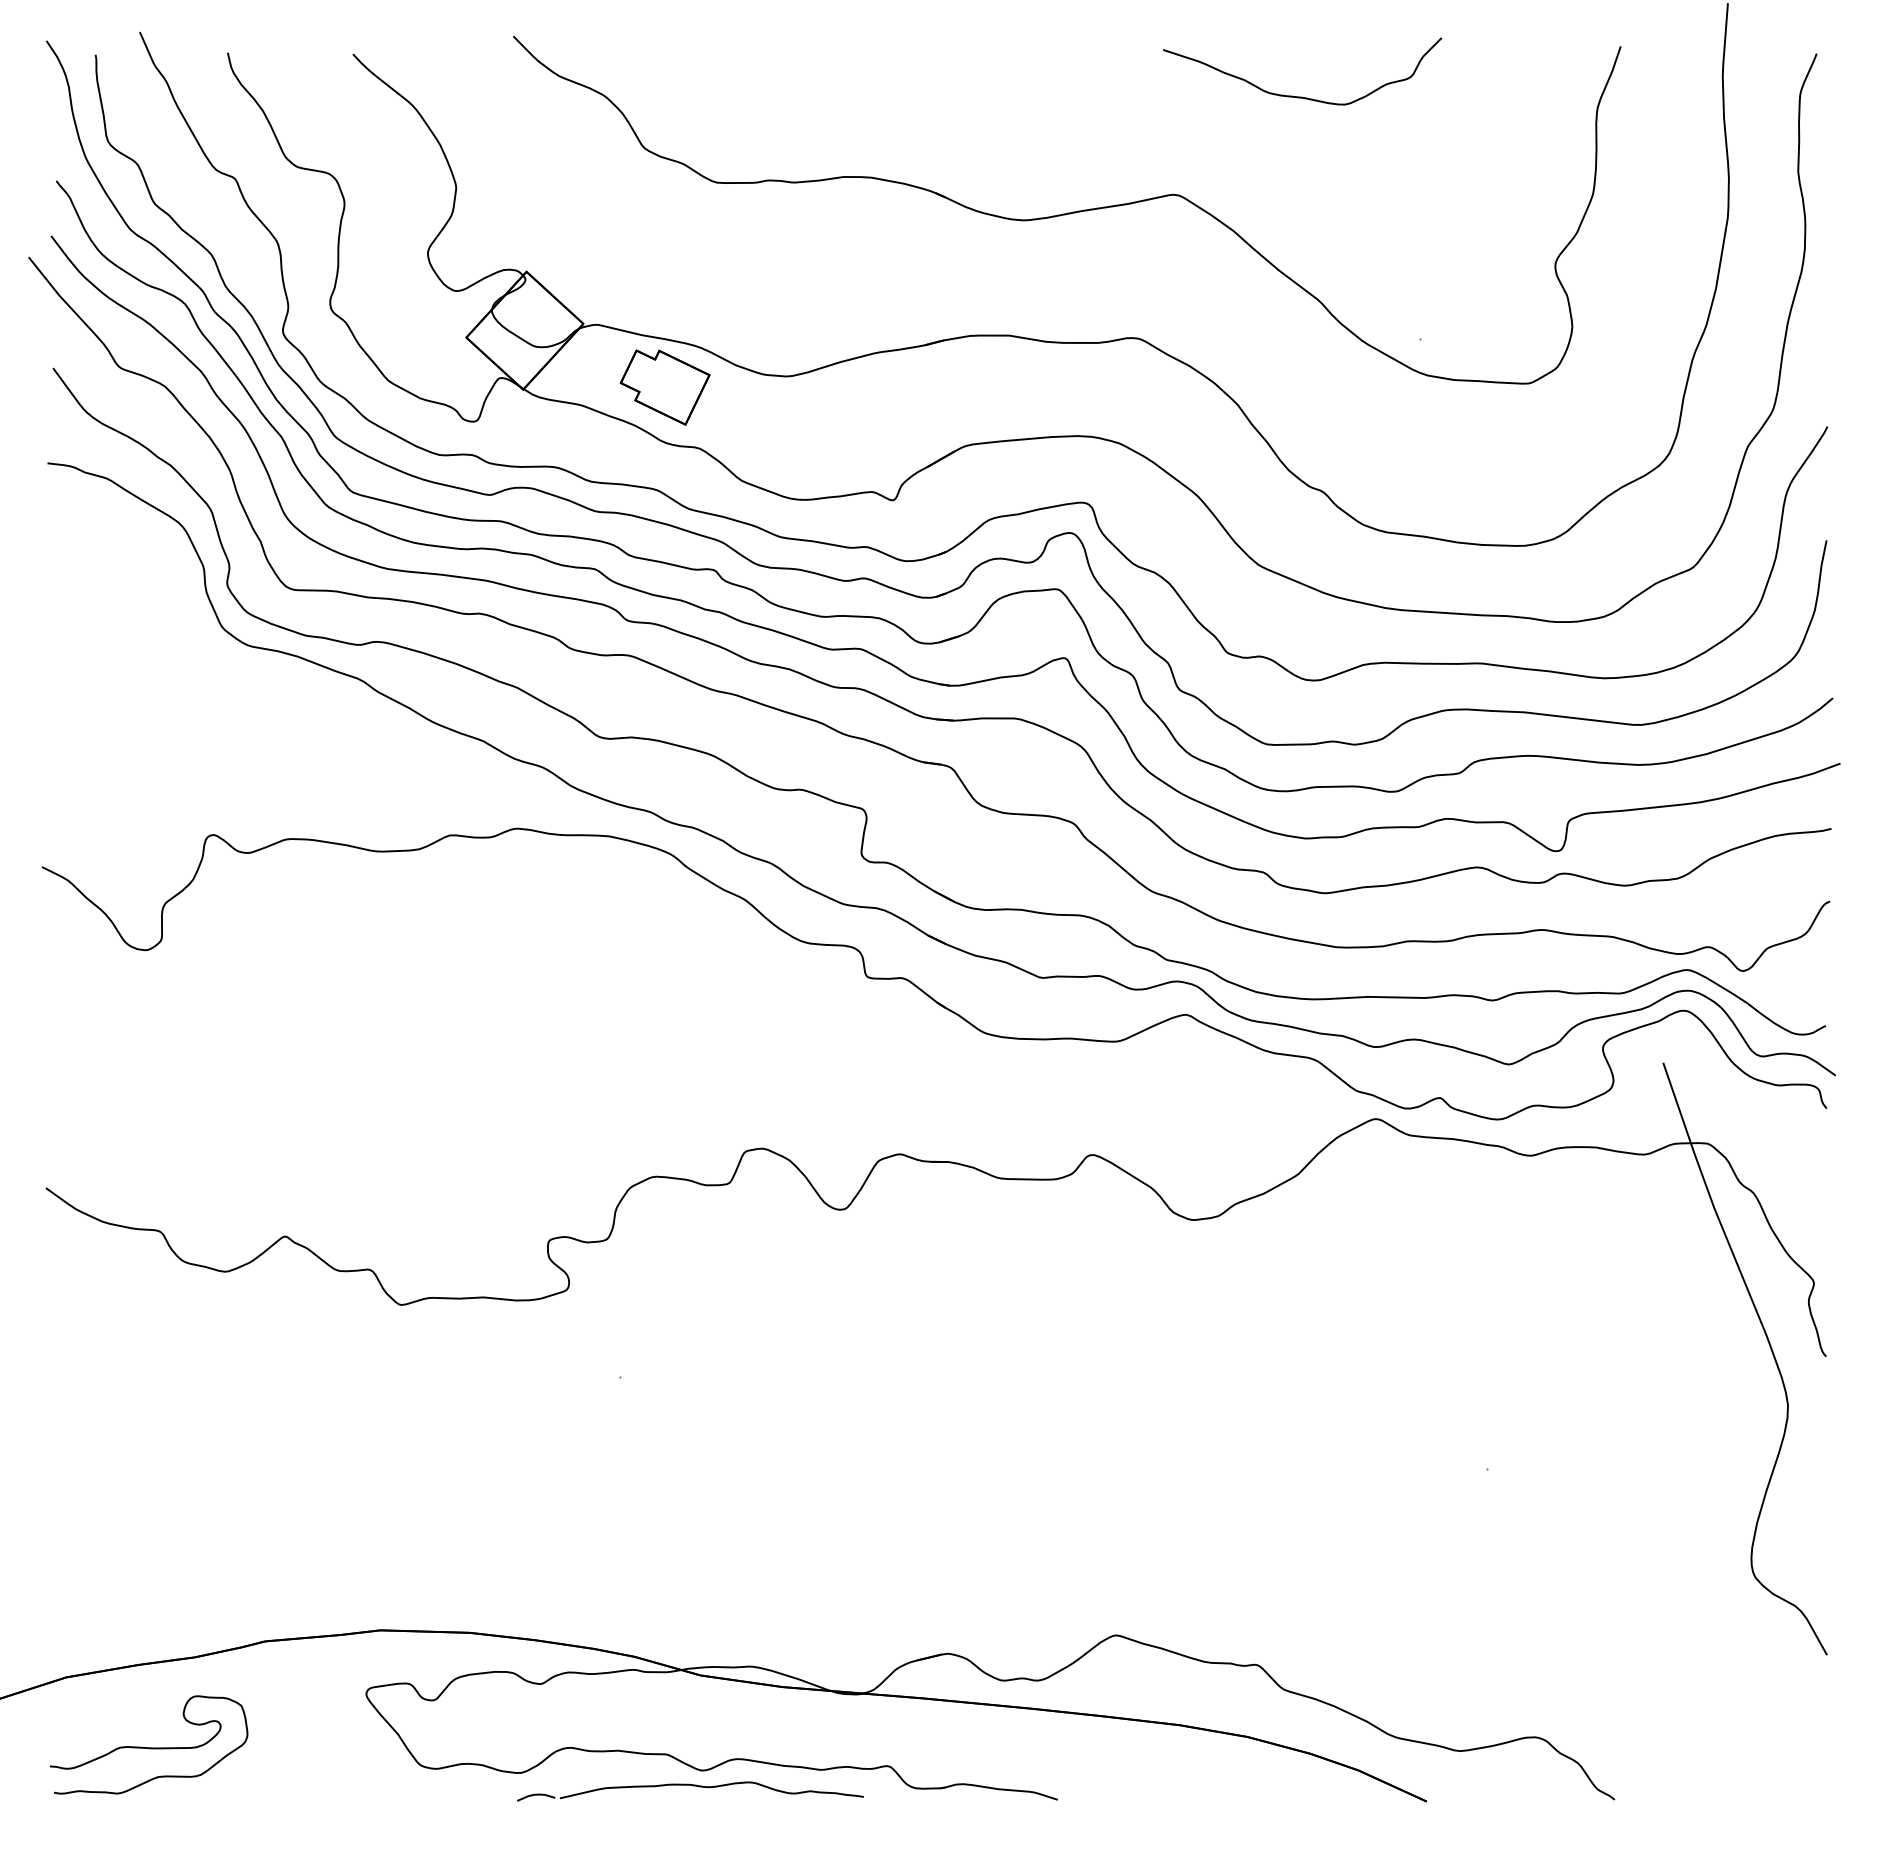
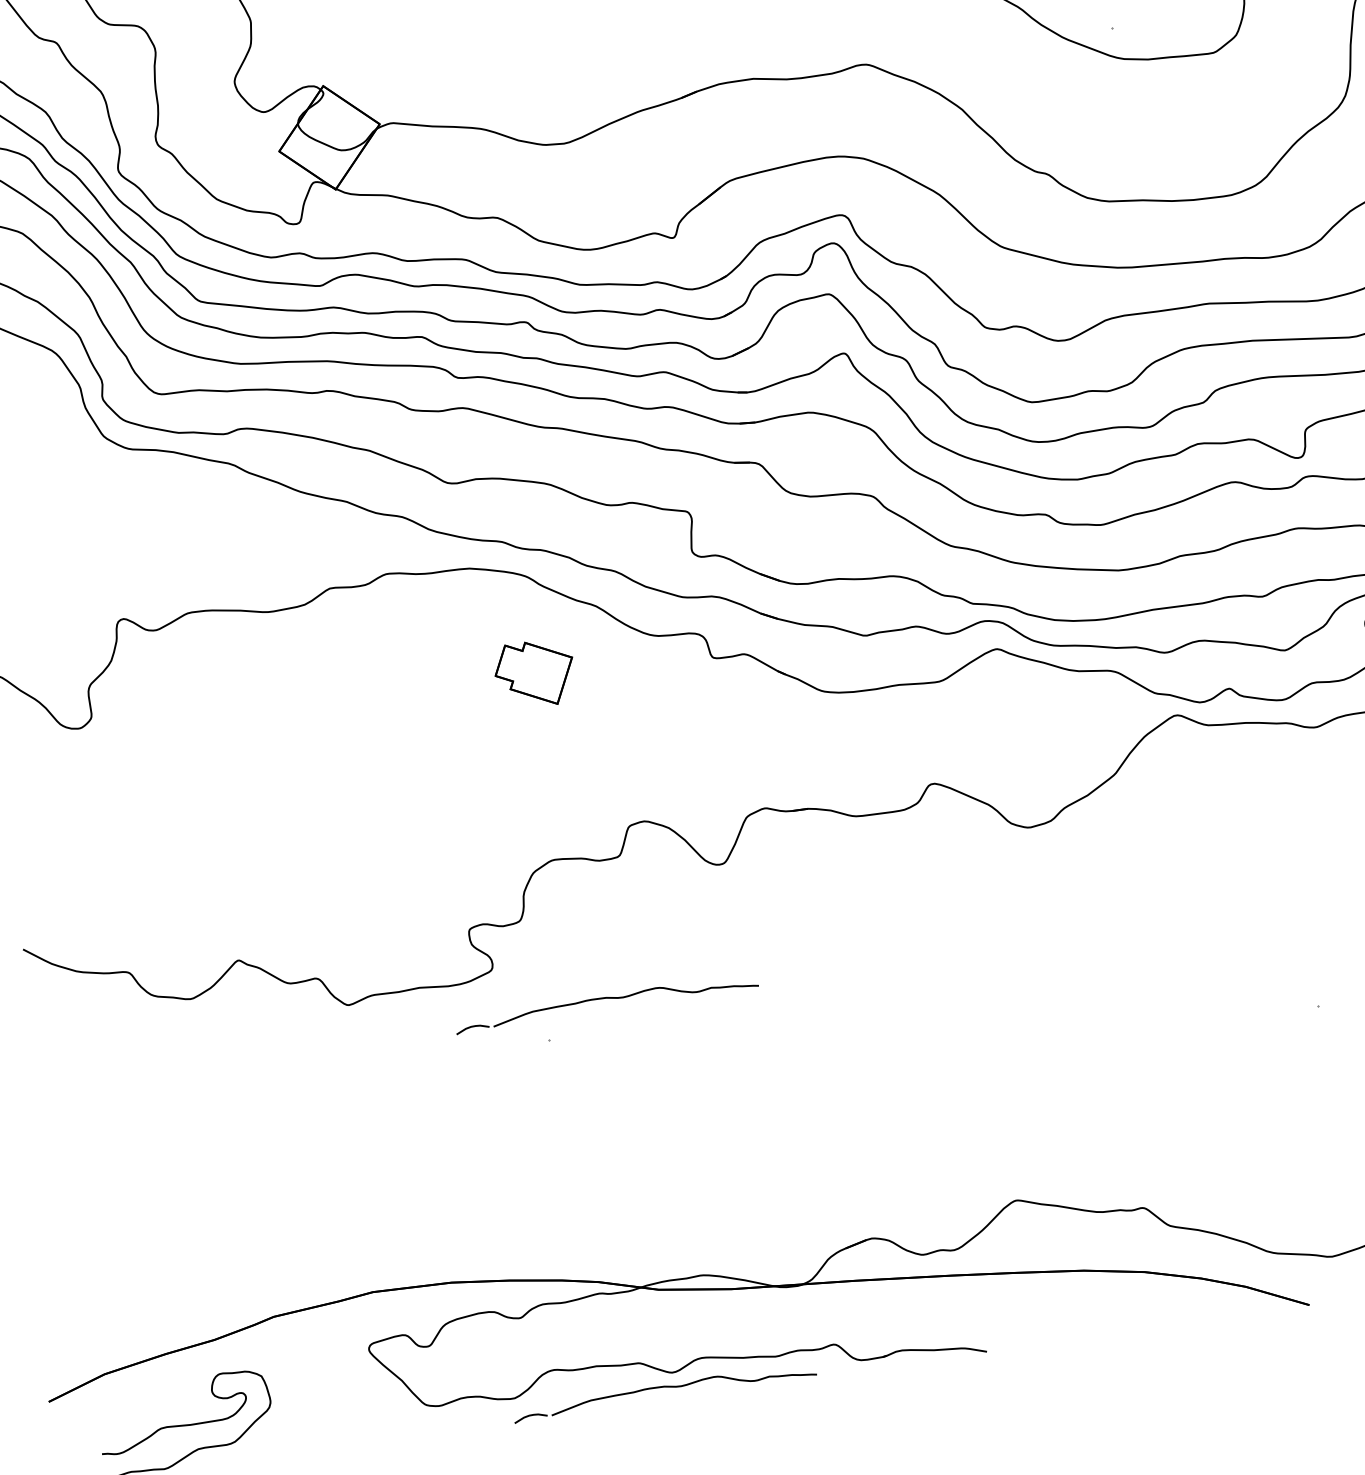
part: (664, 387) -> (534, 674), moved
part: (690, 1346) -> (606, 1003), added

